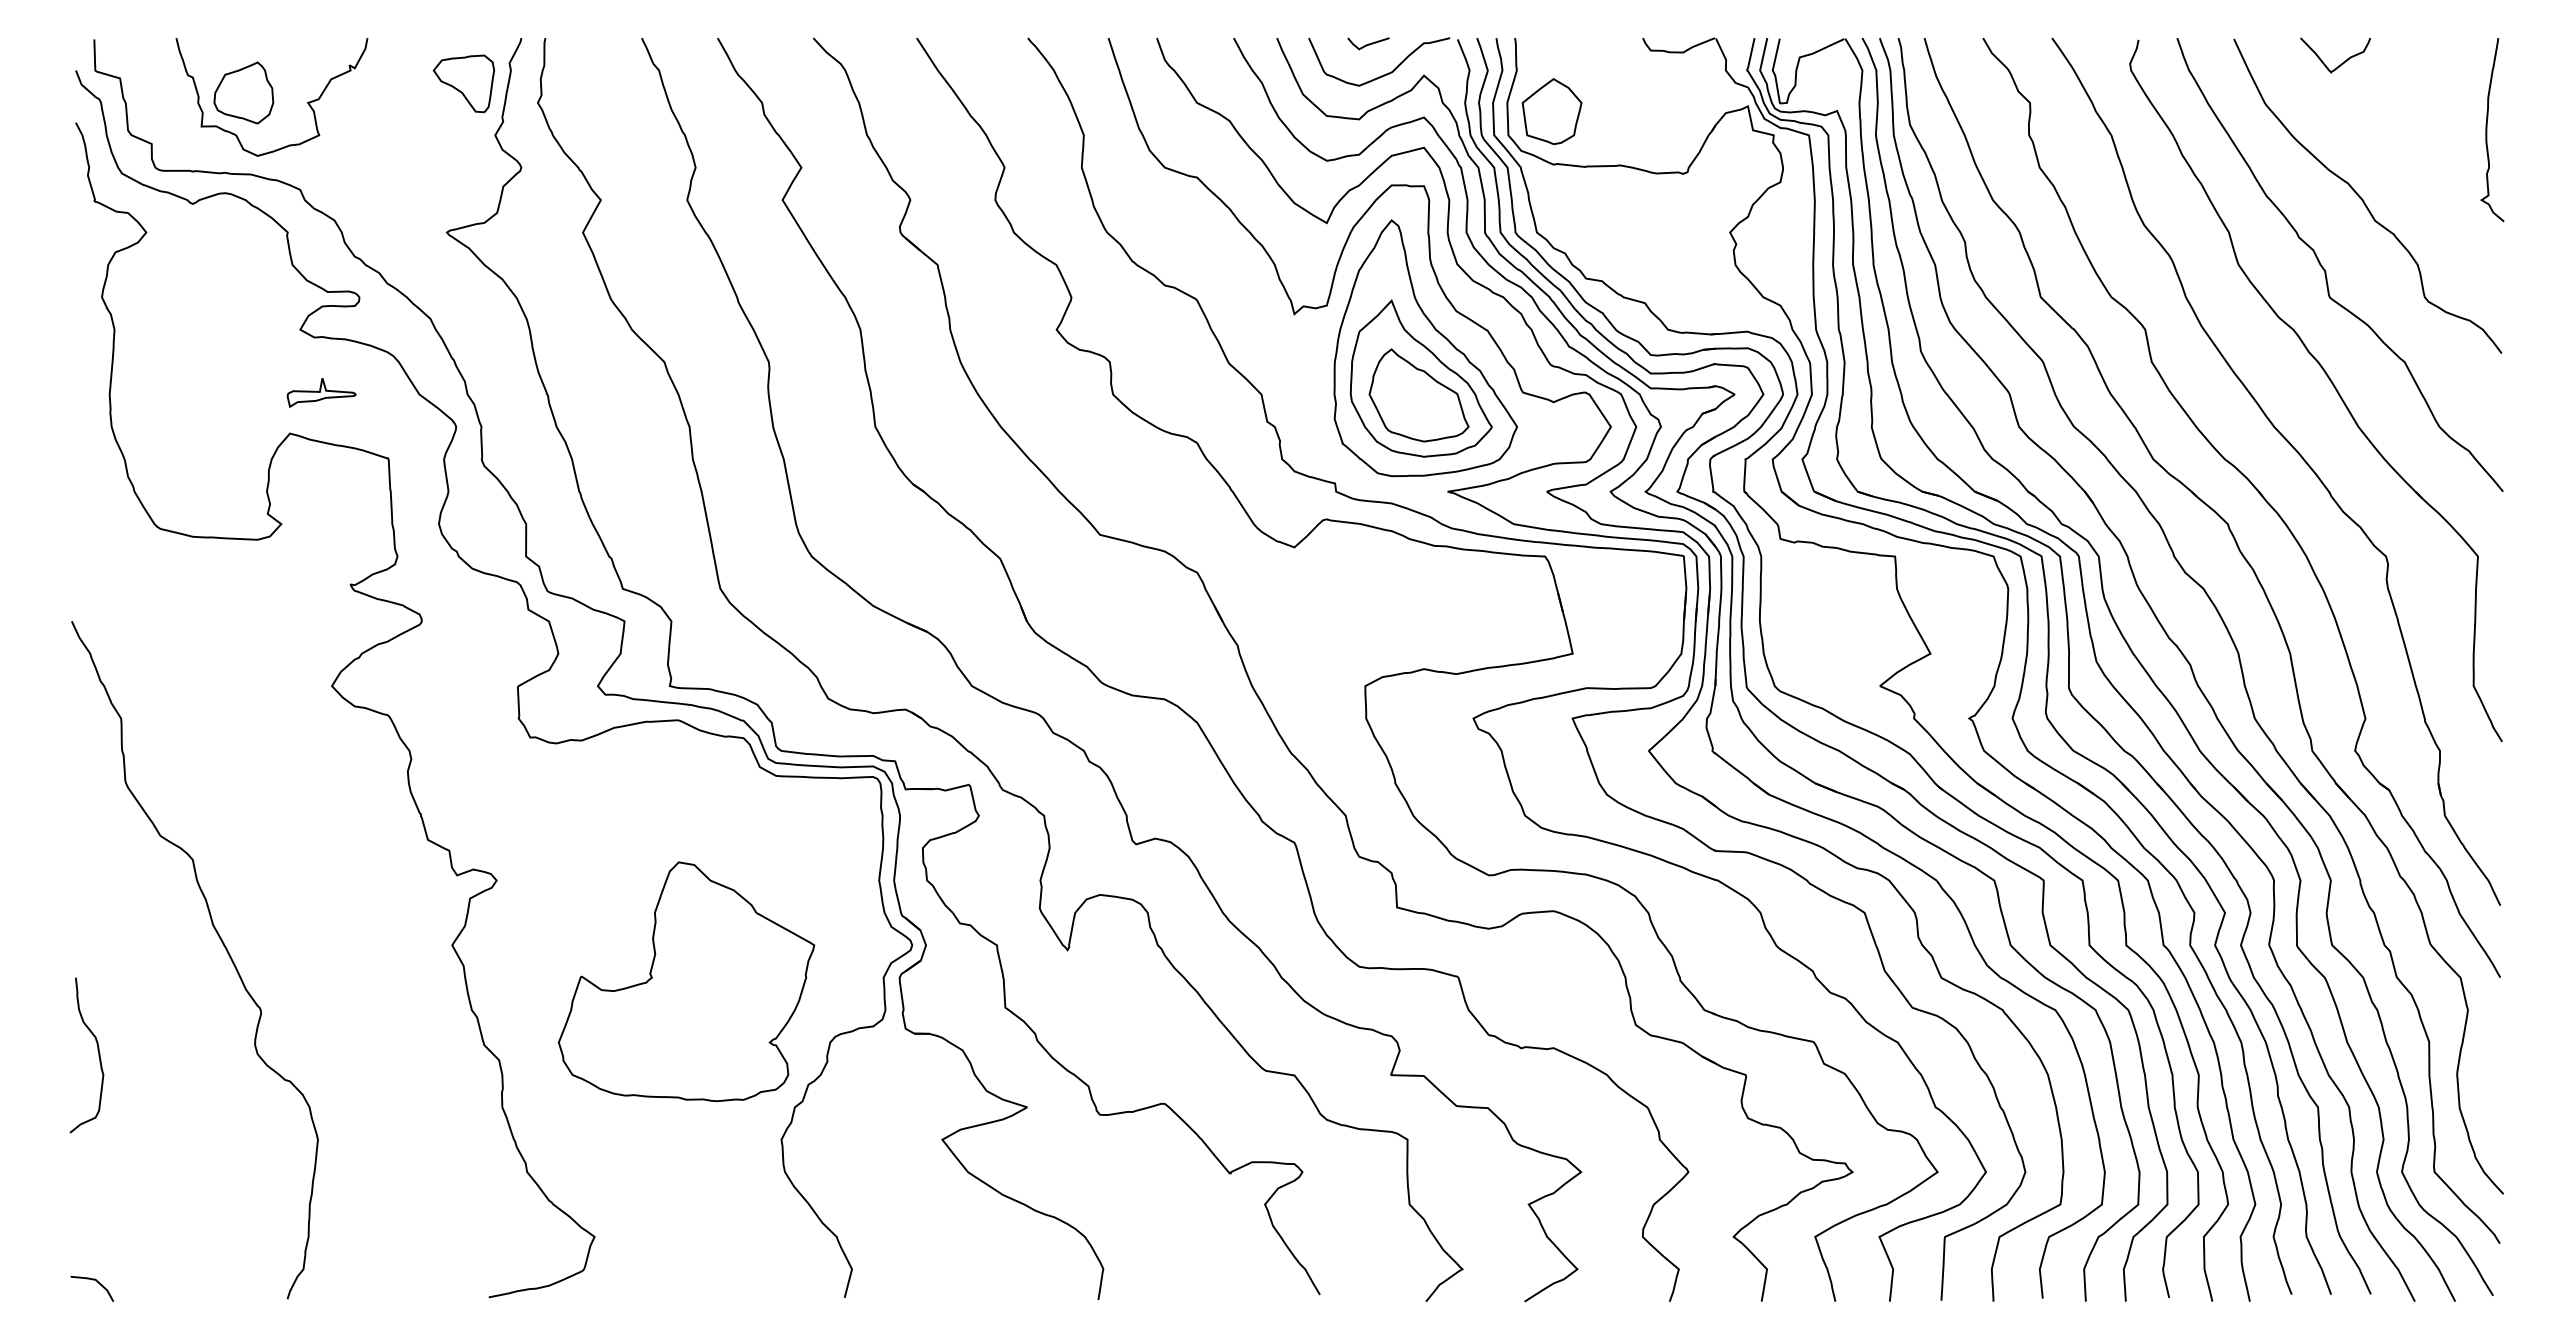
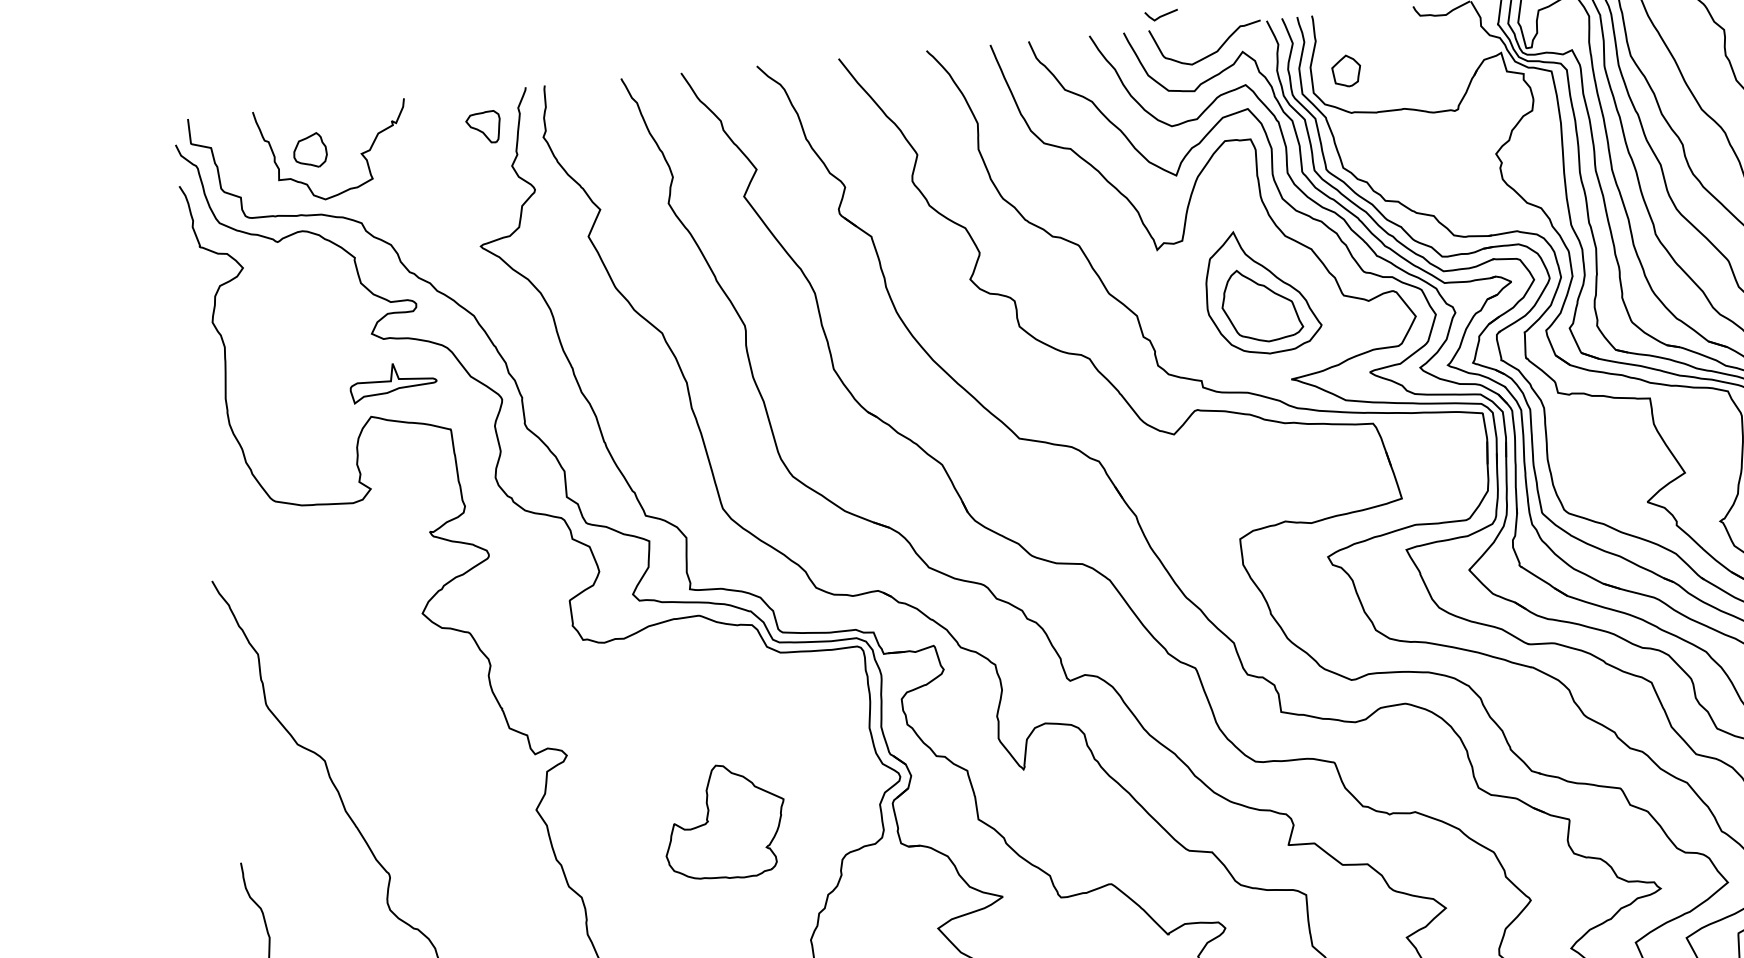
line: (1368, 43) -> (1161, 15), moved
part: (463, 83) -> (483, 127), size x0.7
part: (243, 92) -> (309, 150), size x0.7
part: (1551, 111) -> (1346, 71), size x0.6
part: (1425, 348) -> (1263, 267), removed
part: (321, 392) -> (393, 382), size x1.6
part: (686, 981) -> (724, 821), size x0.6

